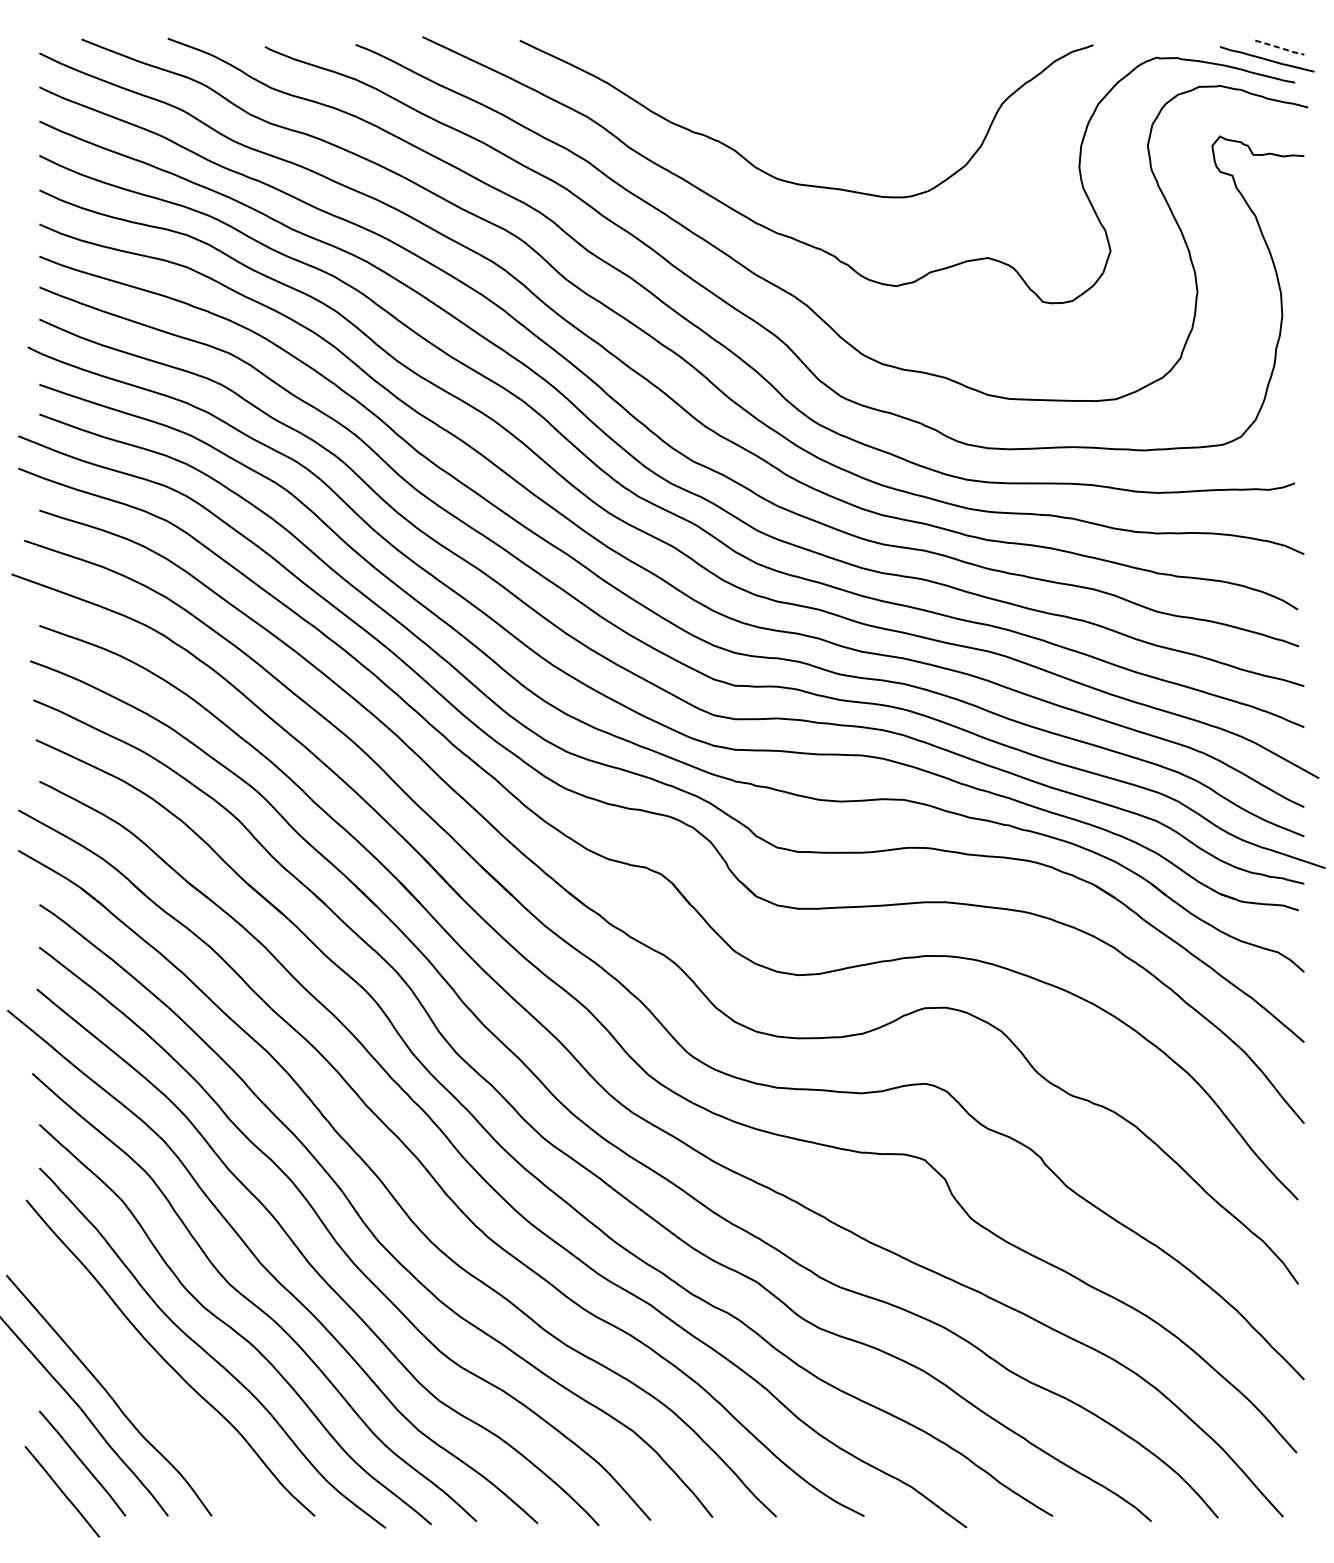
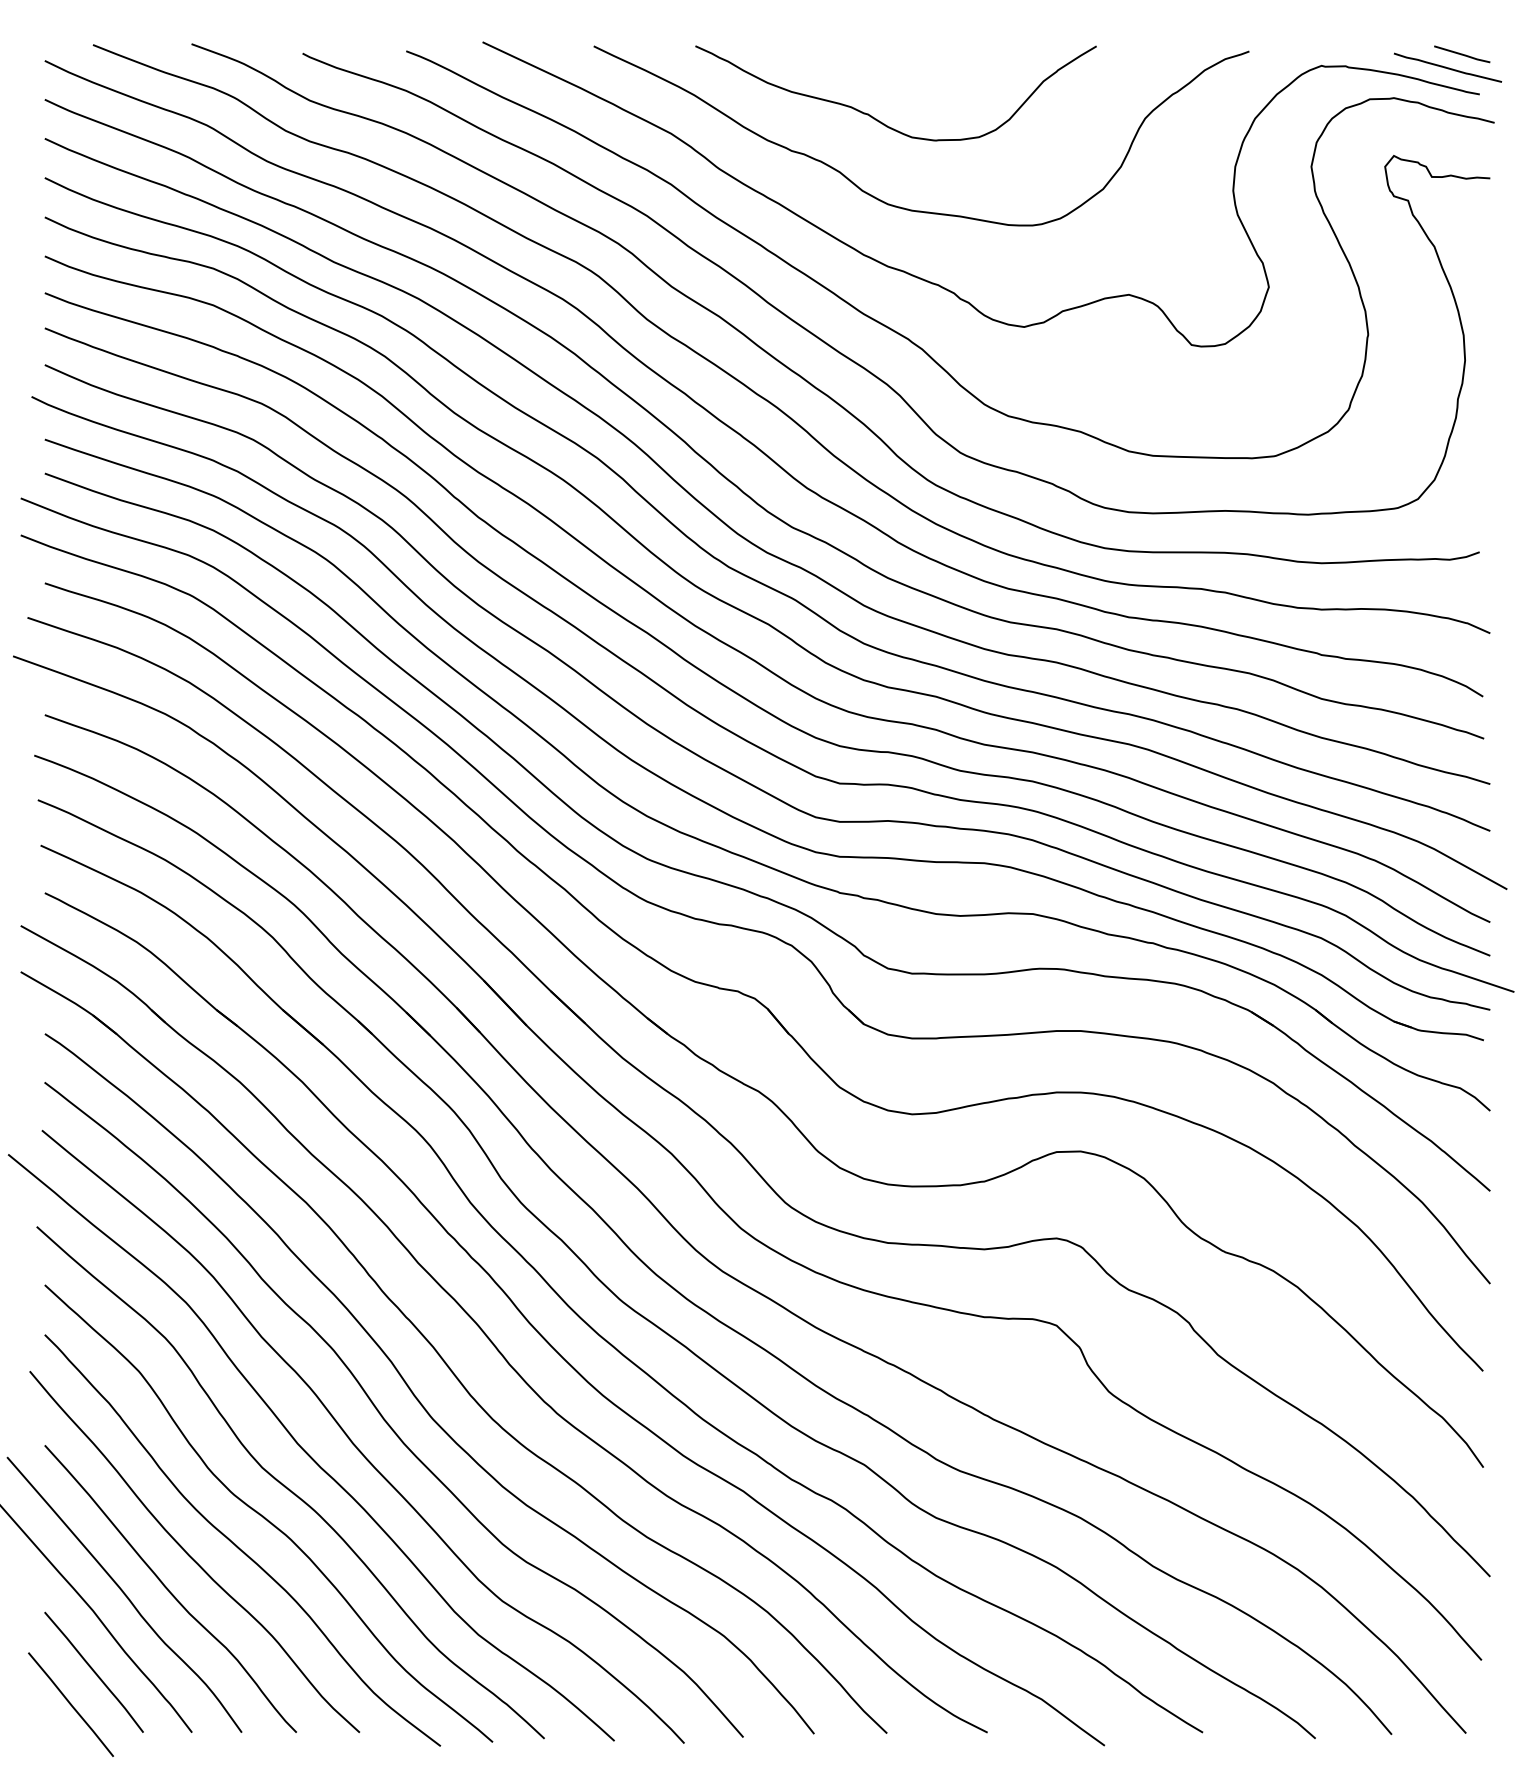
line: (1280, 47) -> (1463, 54), dashed -> solid
curve: (771, 106) -> (881, 121), added
curve: (147, 1390) -> (168, 1588), added

